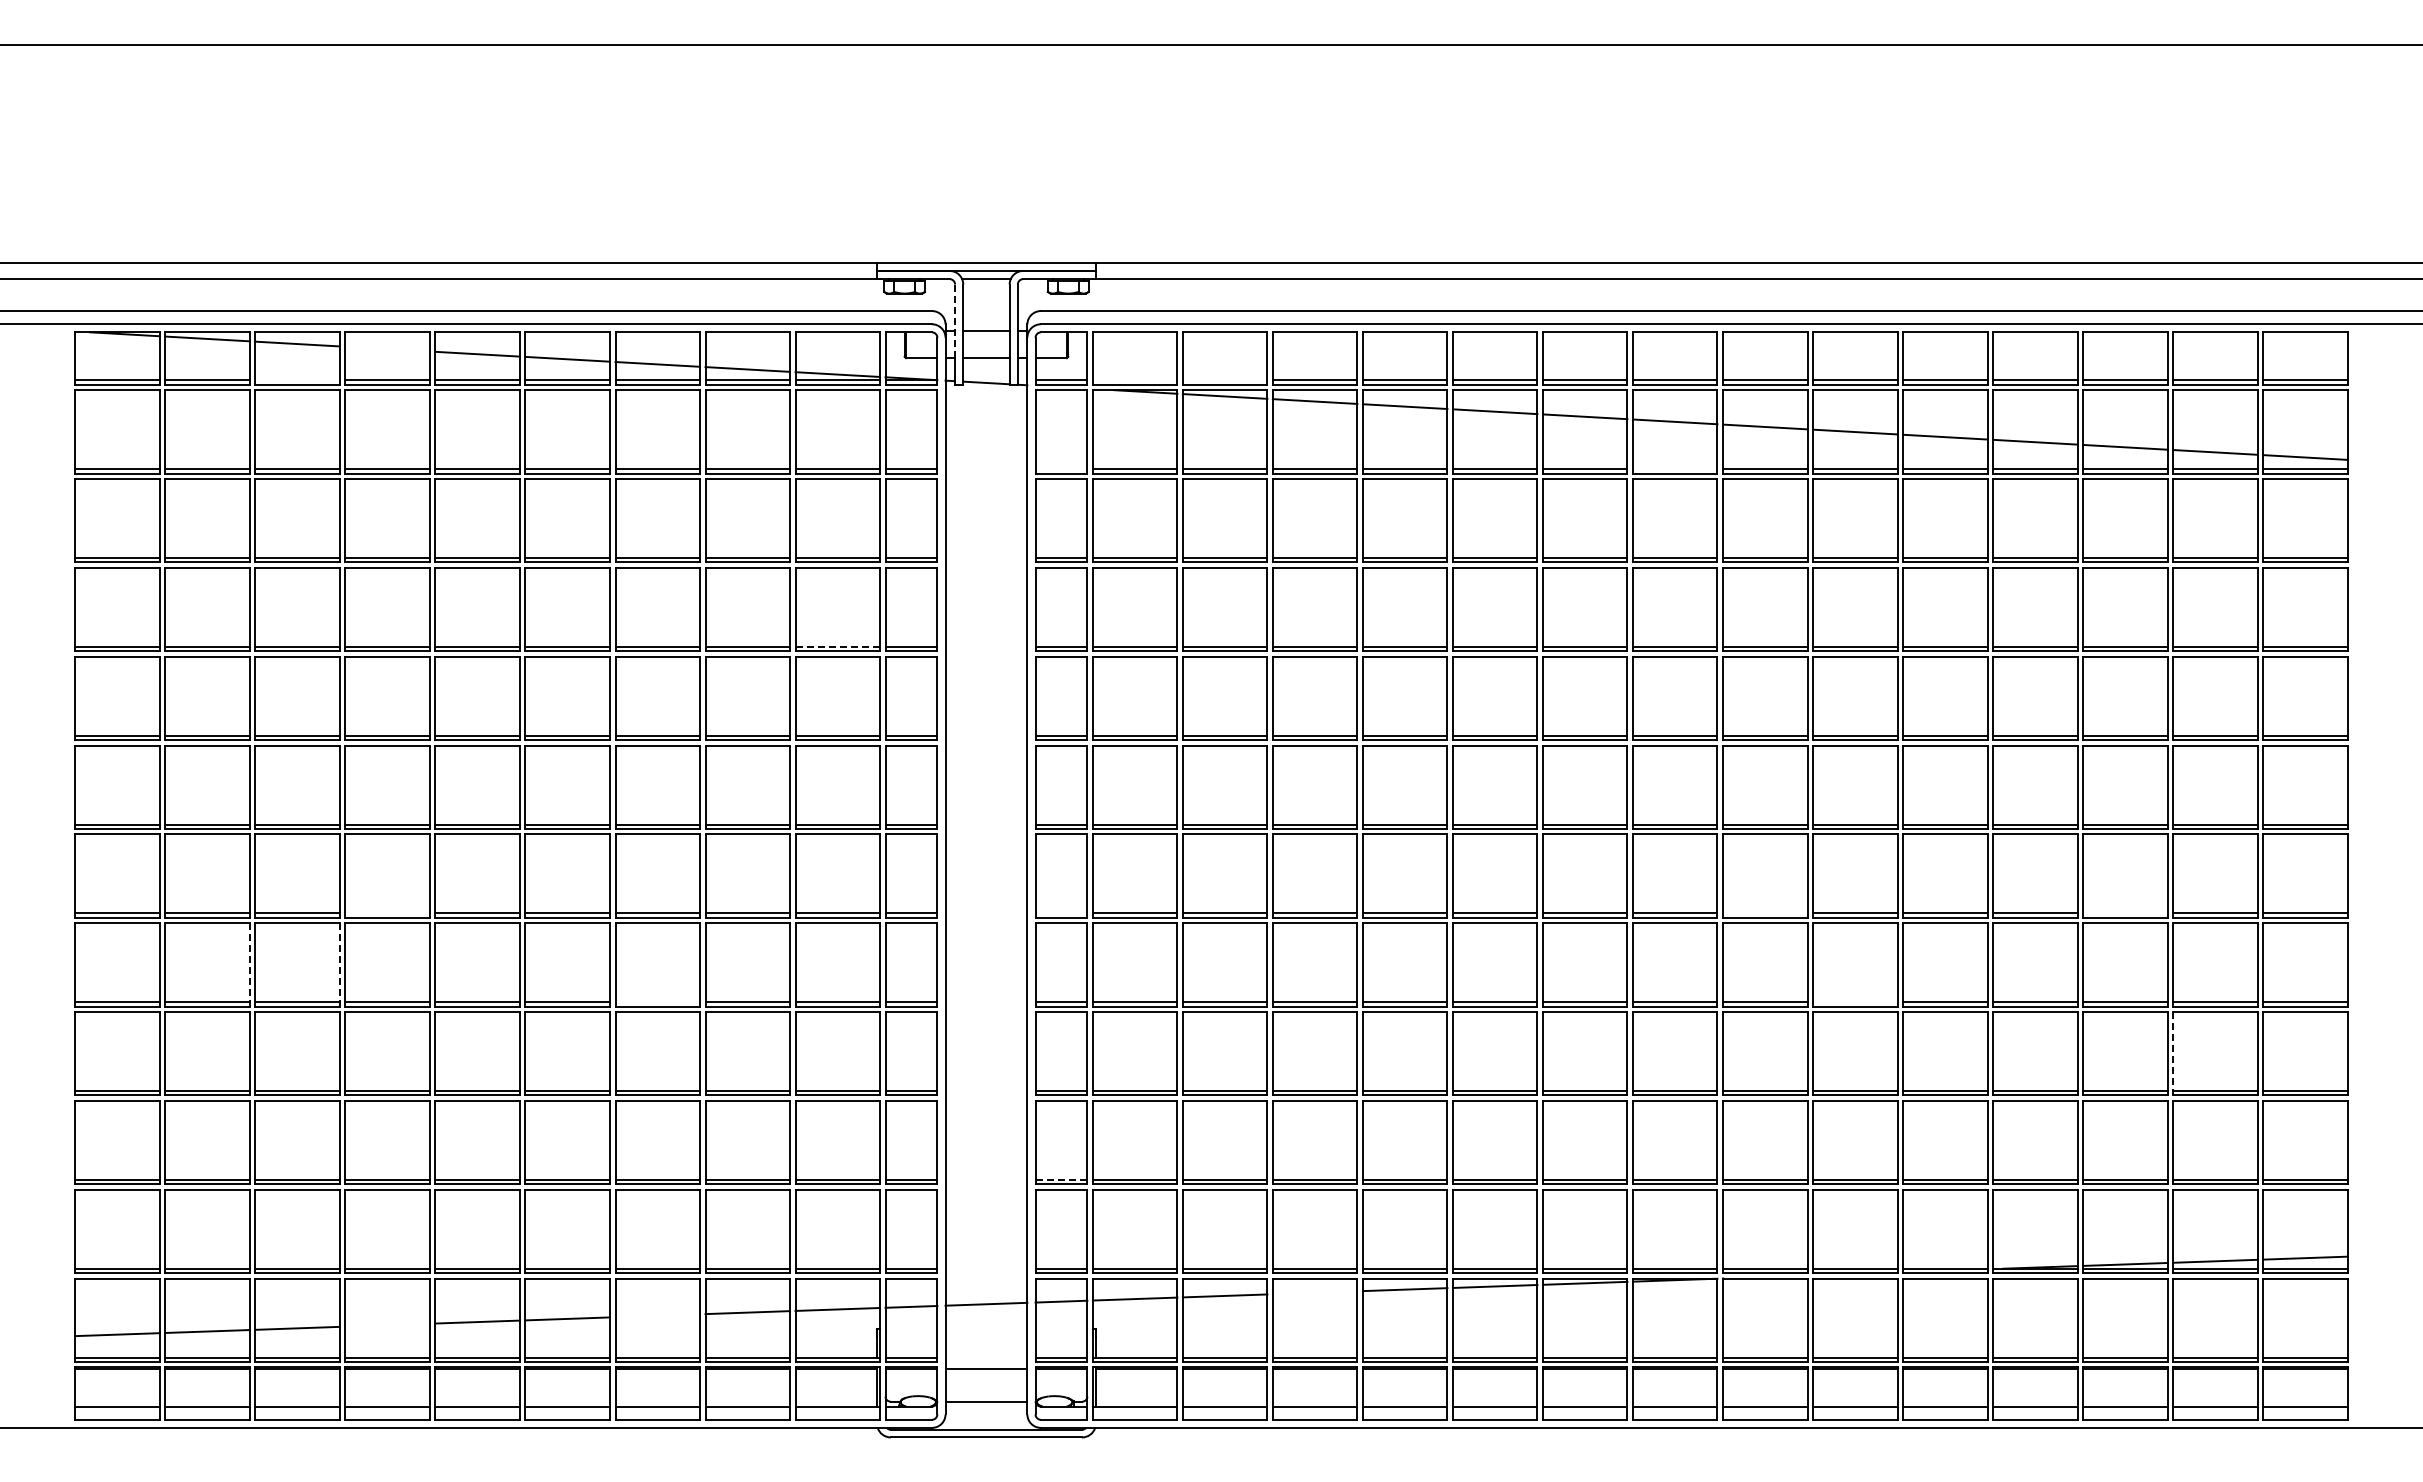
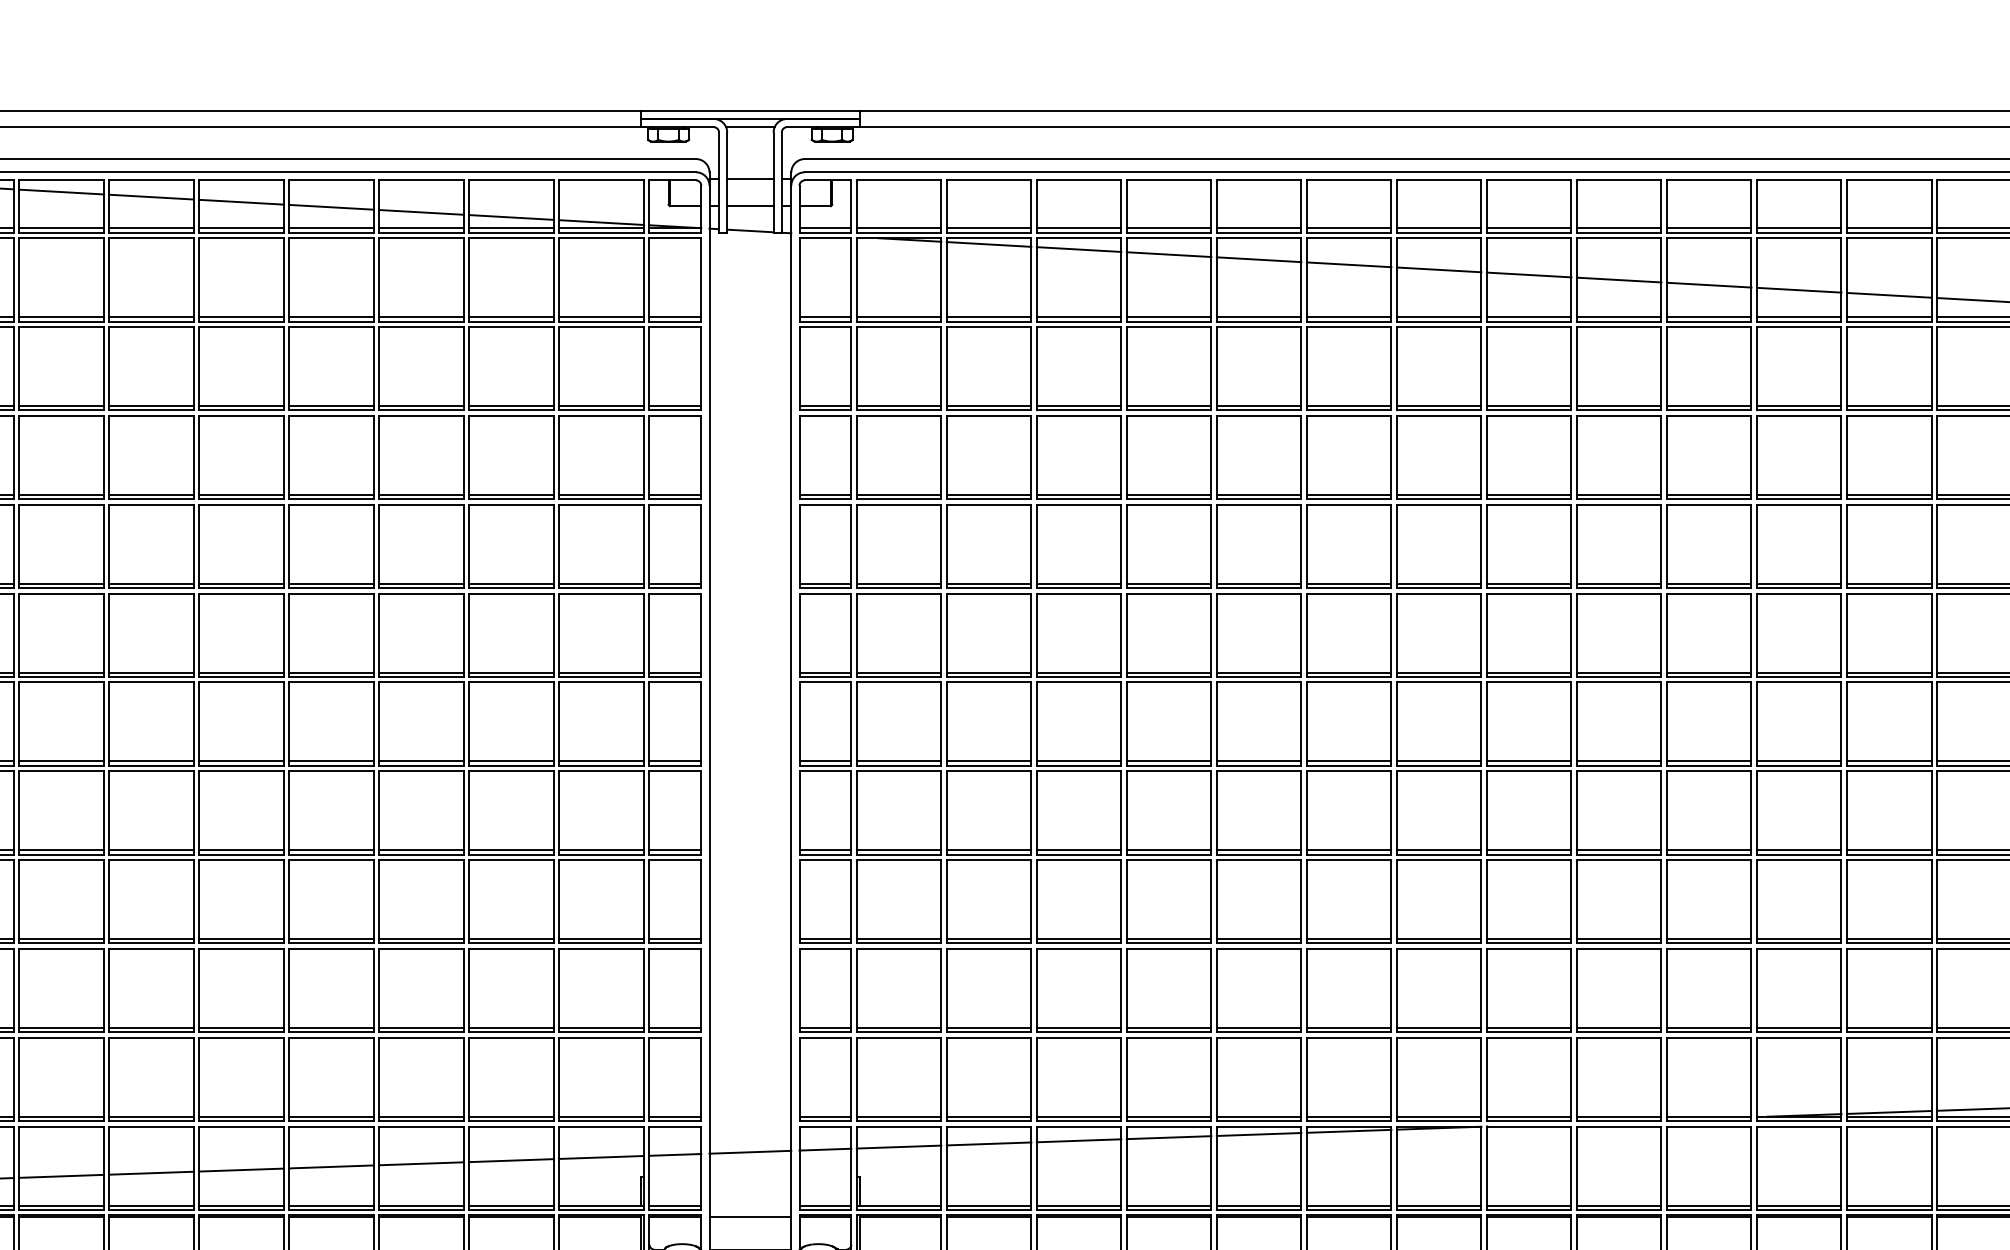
line: (955, 321) -> (719, 169), dashed -> solid
line: (387, 348) -> (151, 196), added
line: (297, 380) -> (61, 228), added
line: (1134, 380) -> (898, 228), added
line: (1224, 380) -> (988, 228), added
line: (1061, 469) -> (825, 317), added
line: (1674, 469) -> (1438, 317), added
line: (837, 646) -> (601, 494), dashed -> solid
line: (387, 913) -> (151, 761), added
line: (1061, 913) -> (825, 761), added
line: (1764, 913) -> (1528, 761), added
line: (2124, 913) -> (1888, 761), added
line: (249, 964) -> (13, 812), dashed -> solid
line: (340, 964) -> (104, 812), dashed -> solid
line: (657, 1002) -> (421, 850), added
line: (1854, 1002) -> (1618, 850), added
line: (2173, 1053) -> (1937, 901), dashed -> solid
line: (1061, 1179) -> (825, 1027), dashed -> solid
line: (1314, 1292) -> (1078, 1140), added
line: (657, 1315) -> (421, 1163), added
line: (387, 1324) -> (151, 1172), added

